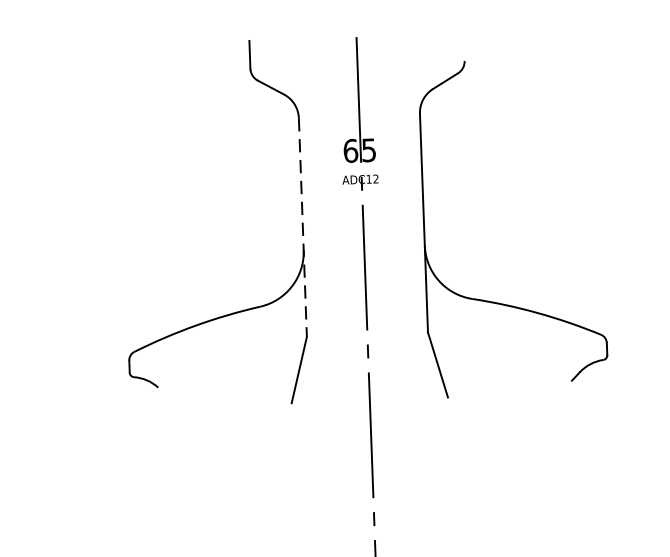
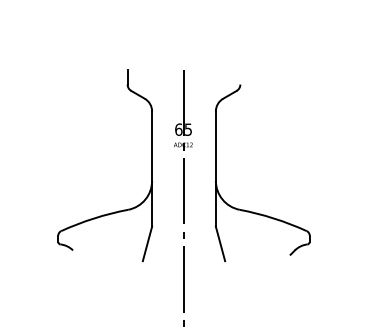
line: (303, 228) -> (152, 169), dashed -> solid

